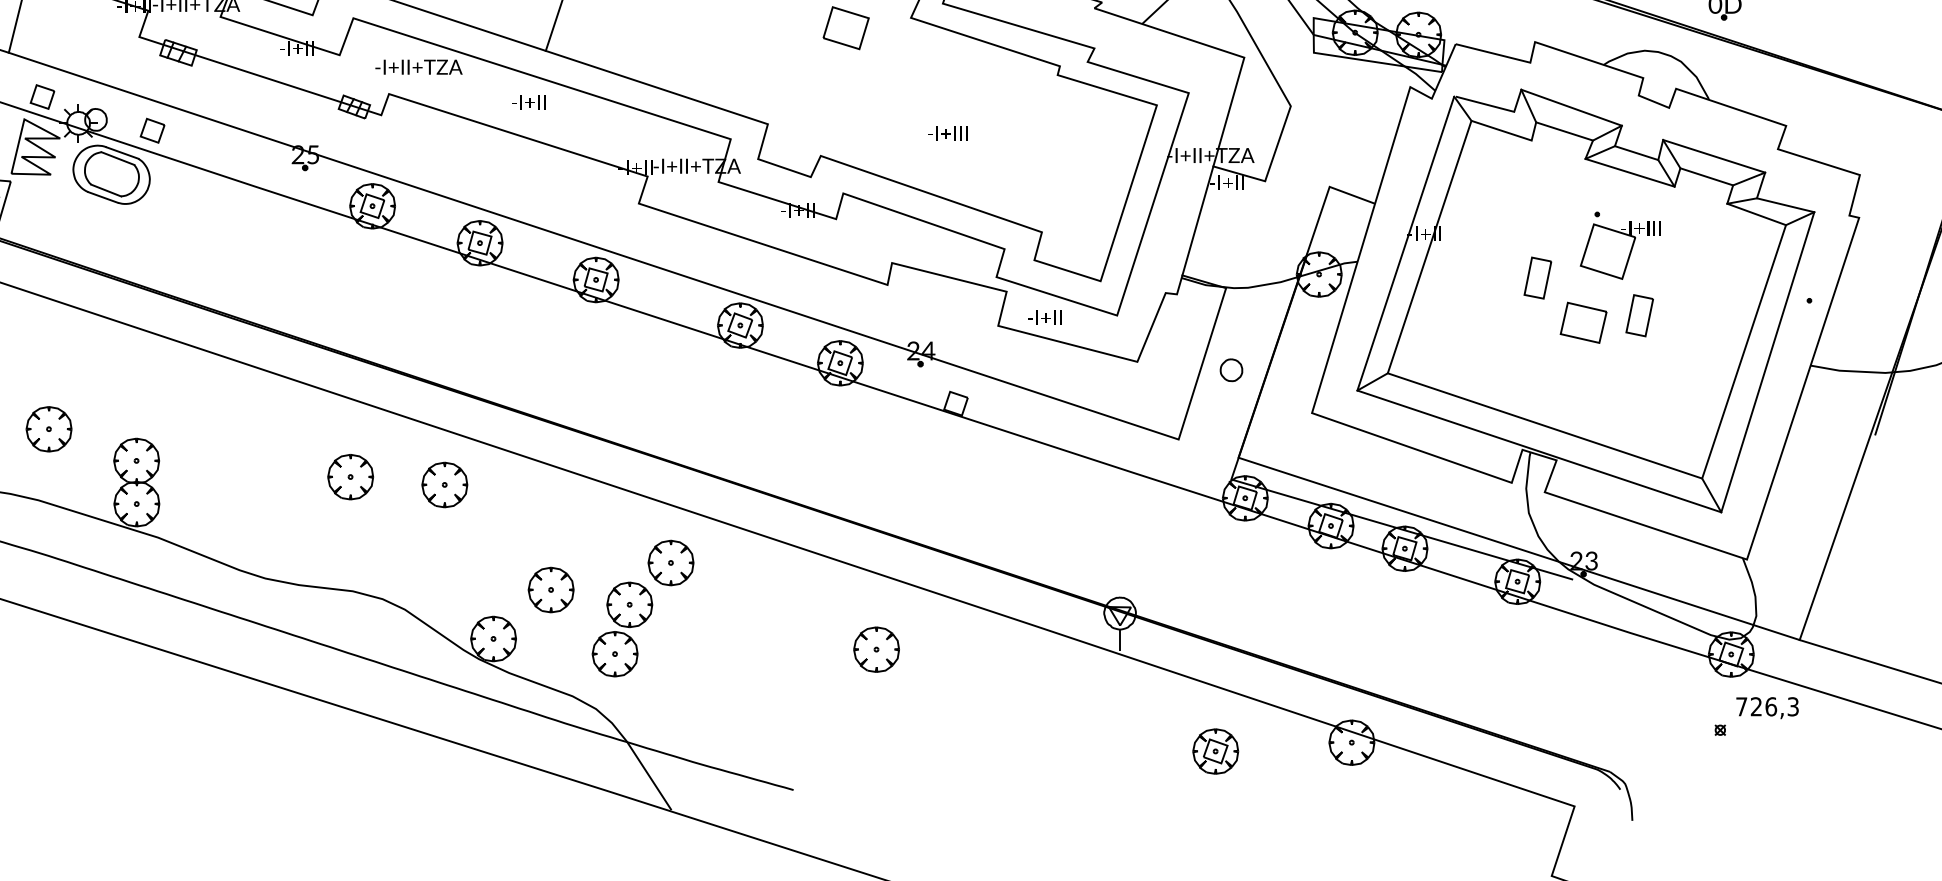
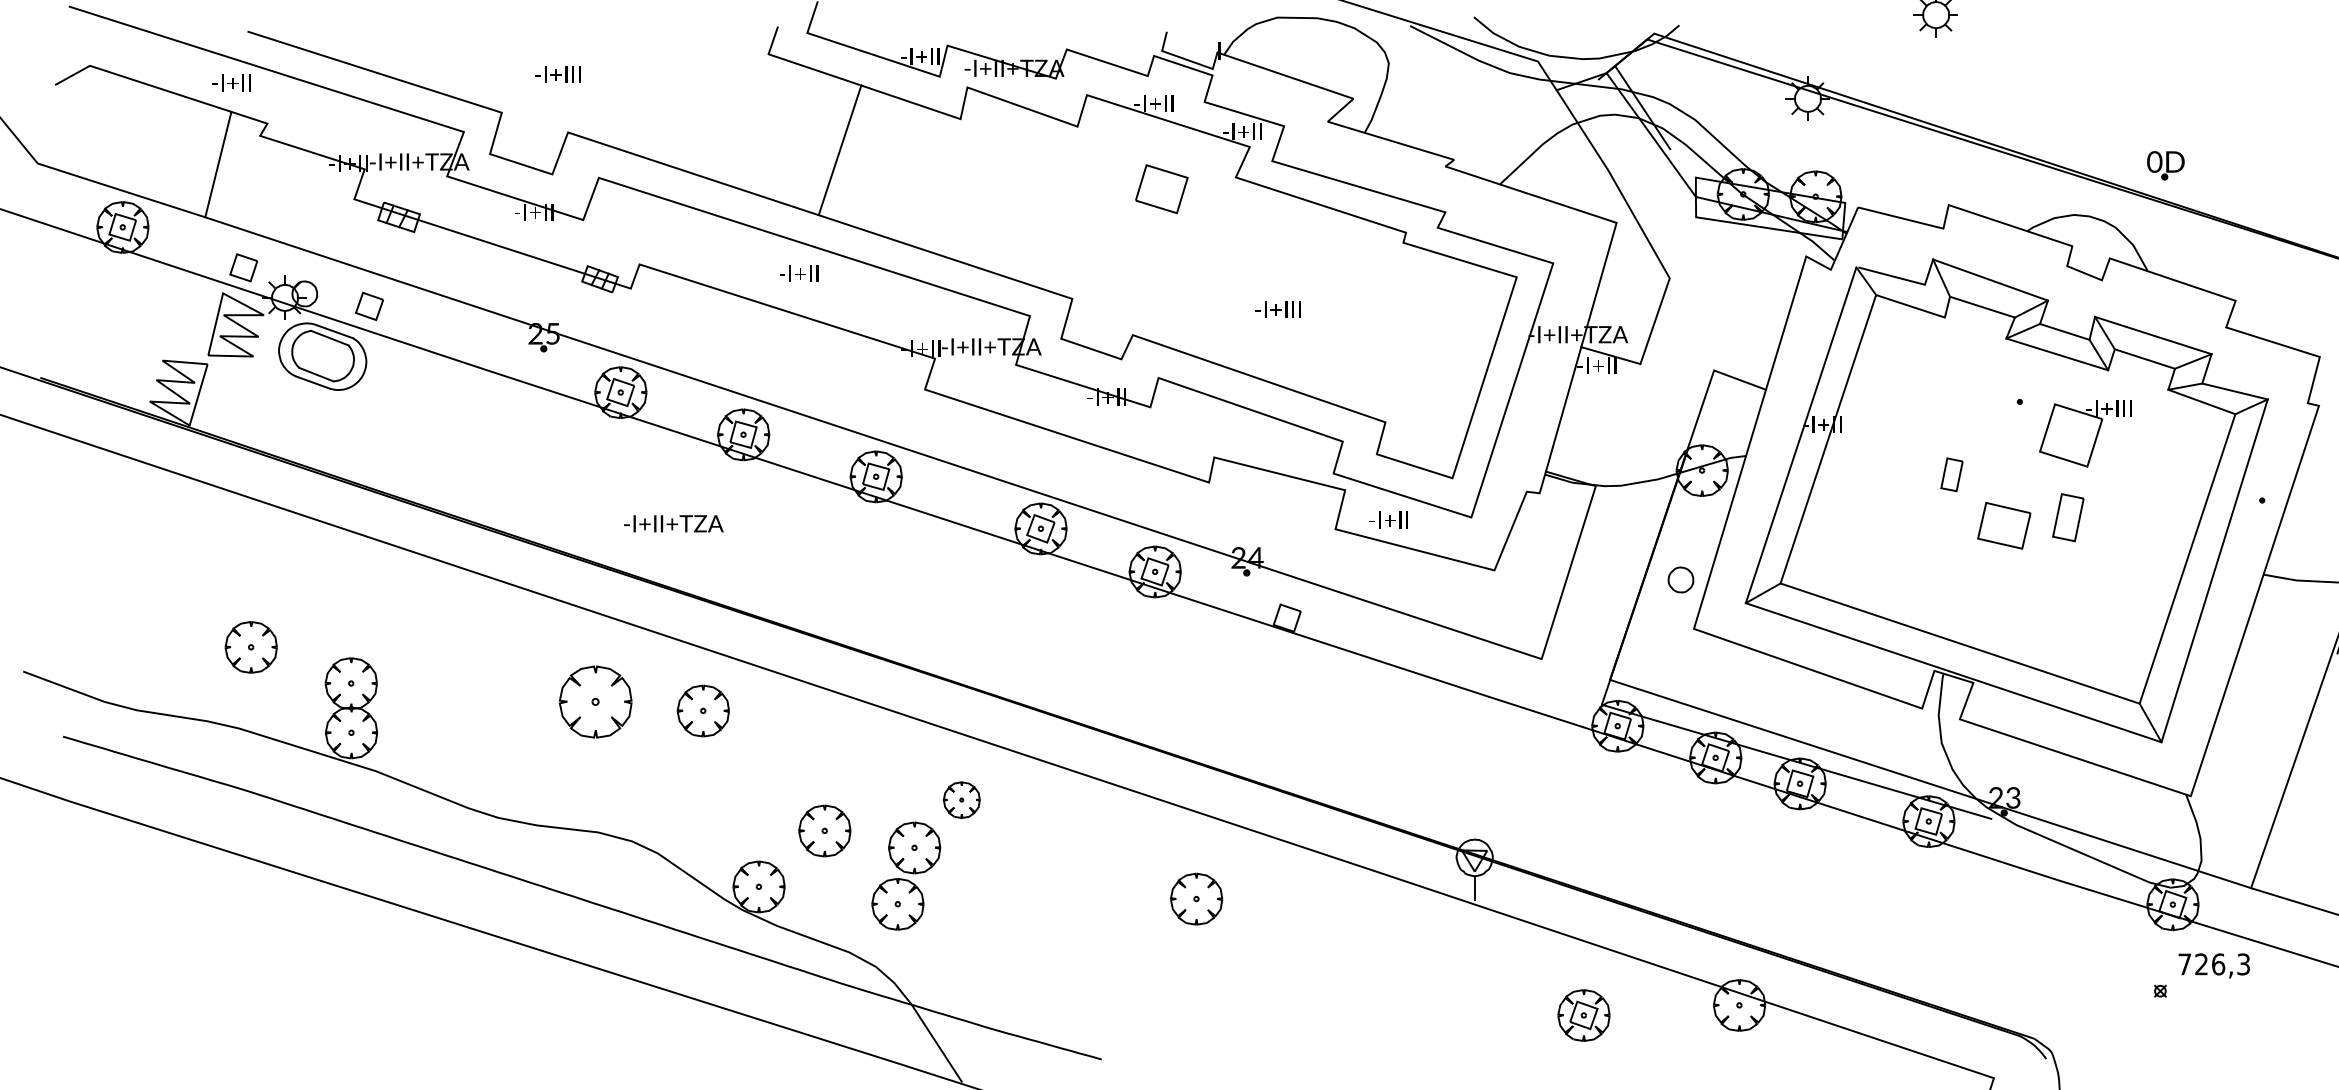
text: (418, 66) -> (673, 523), moved
part: (1620, 249) -> (2085, 433), moved
part: (1537, 277) -> (1951, 474), size x0.7
part: (1231, 369) -> (1680, 579), moved
part: (350, 476) -> (595, 701), size x1.4
part: (670, 562) -> (961, 799), size x0.7

